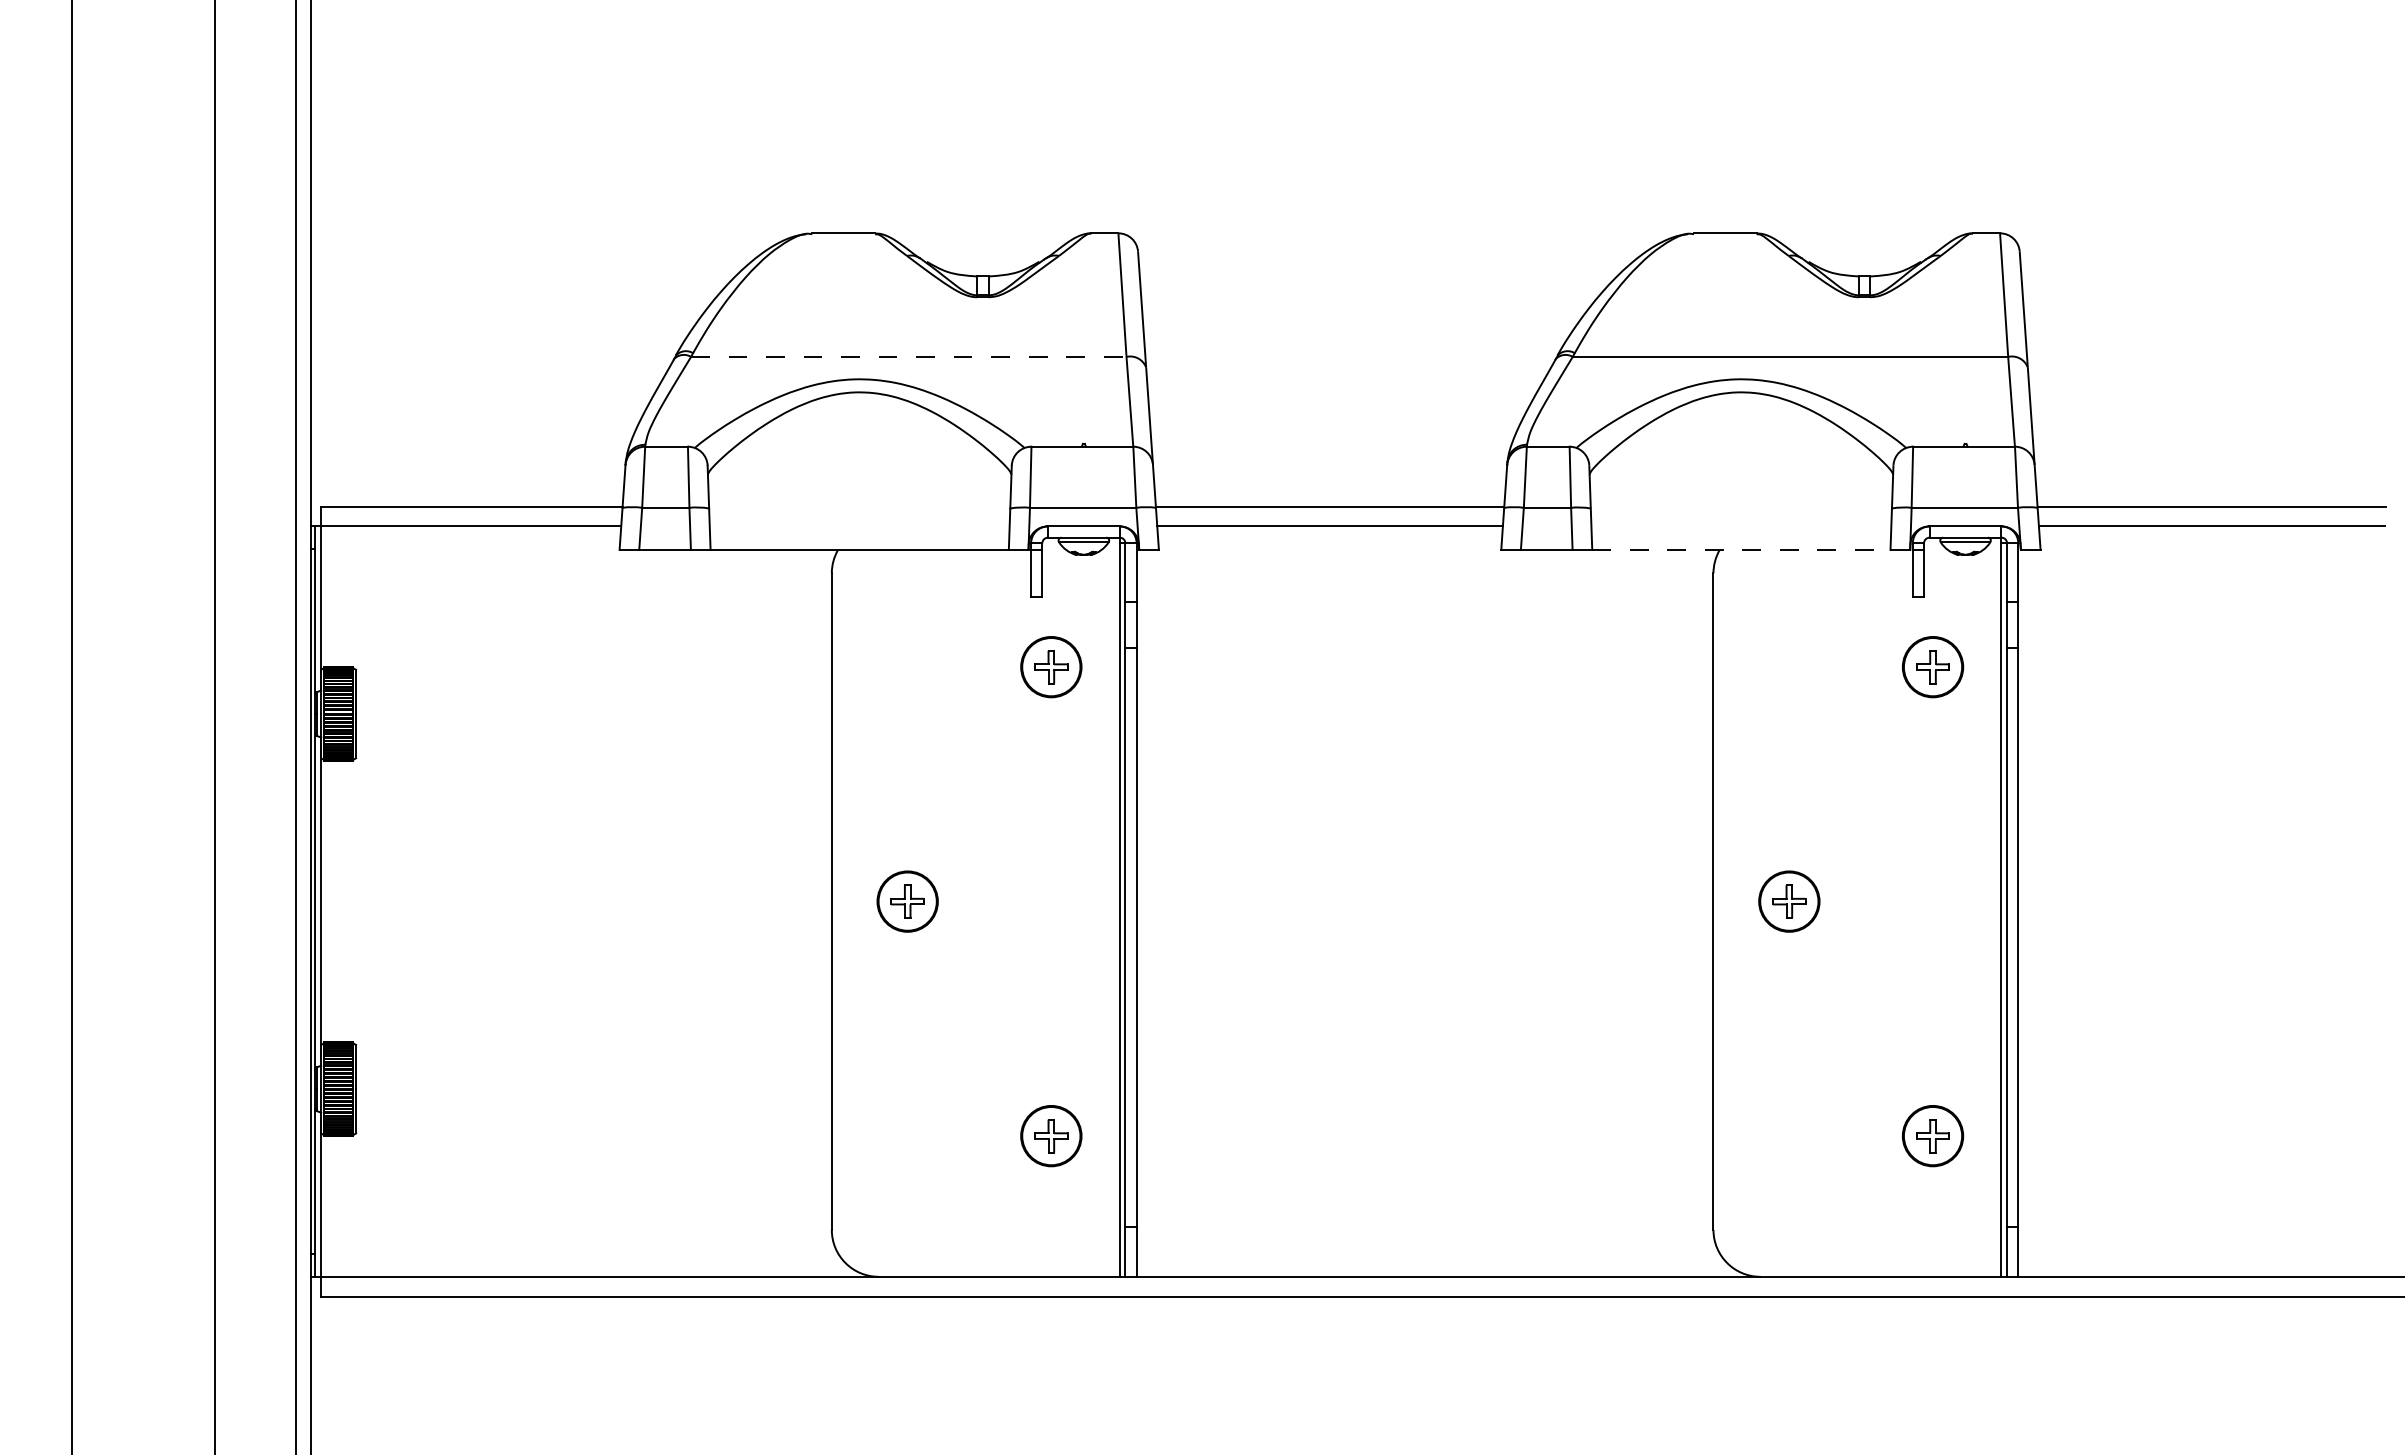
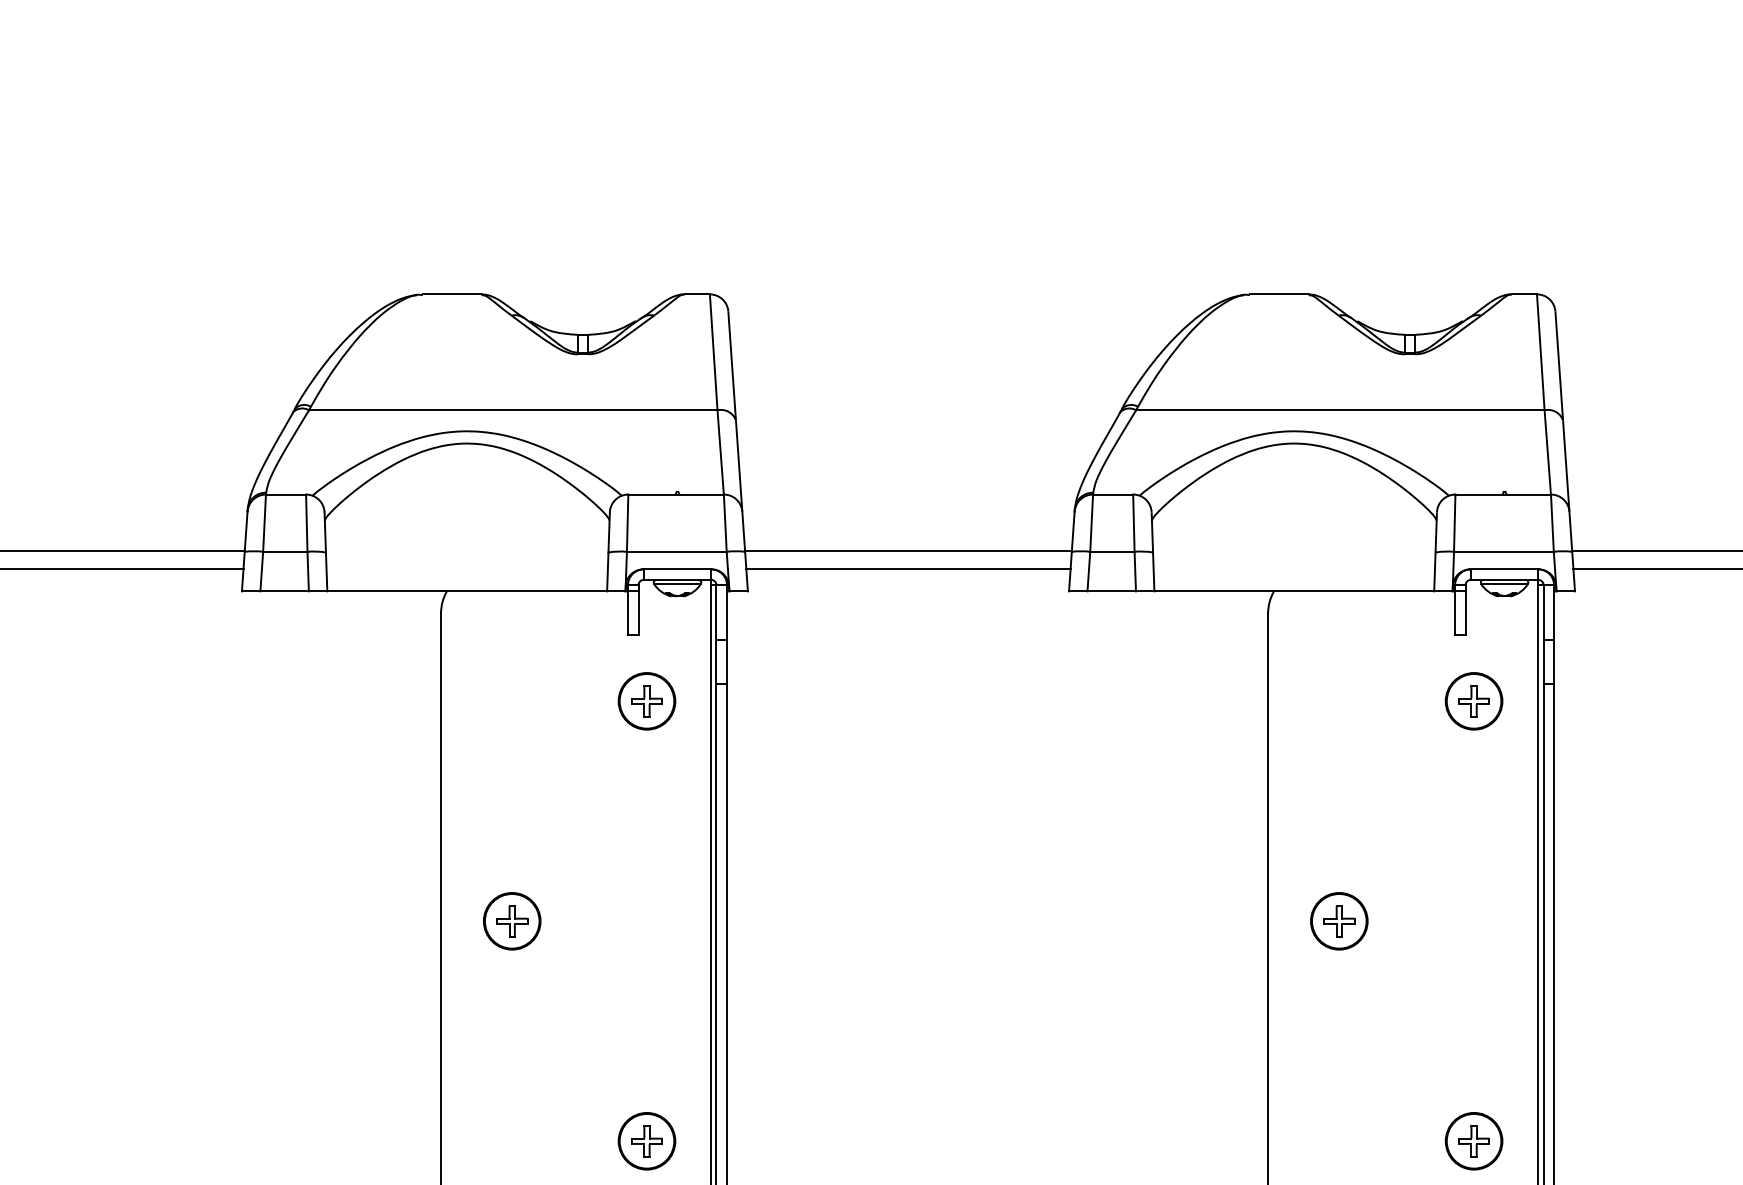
line: (908, 356) -> (512, 409), dashed -> solid
line: (1741, 549) -> (1294, 590), dashed -> solid

